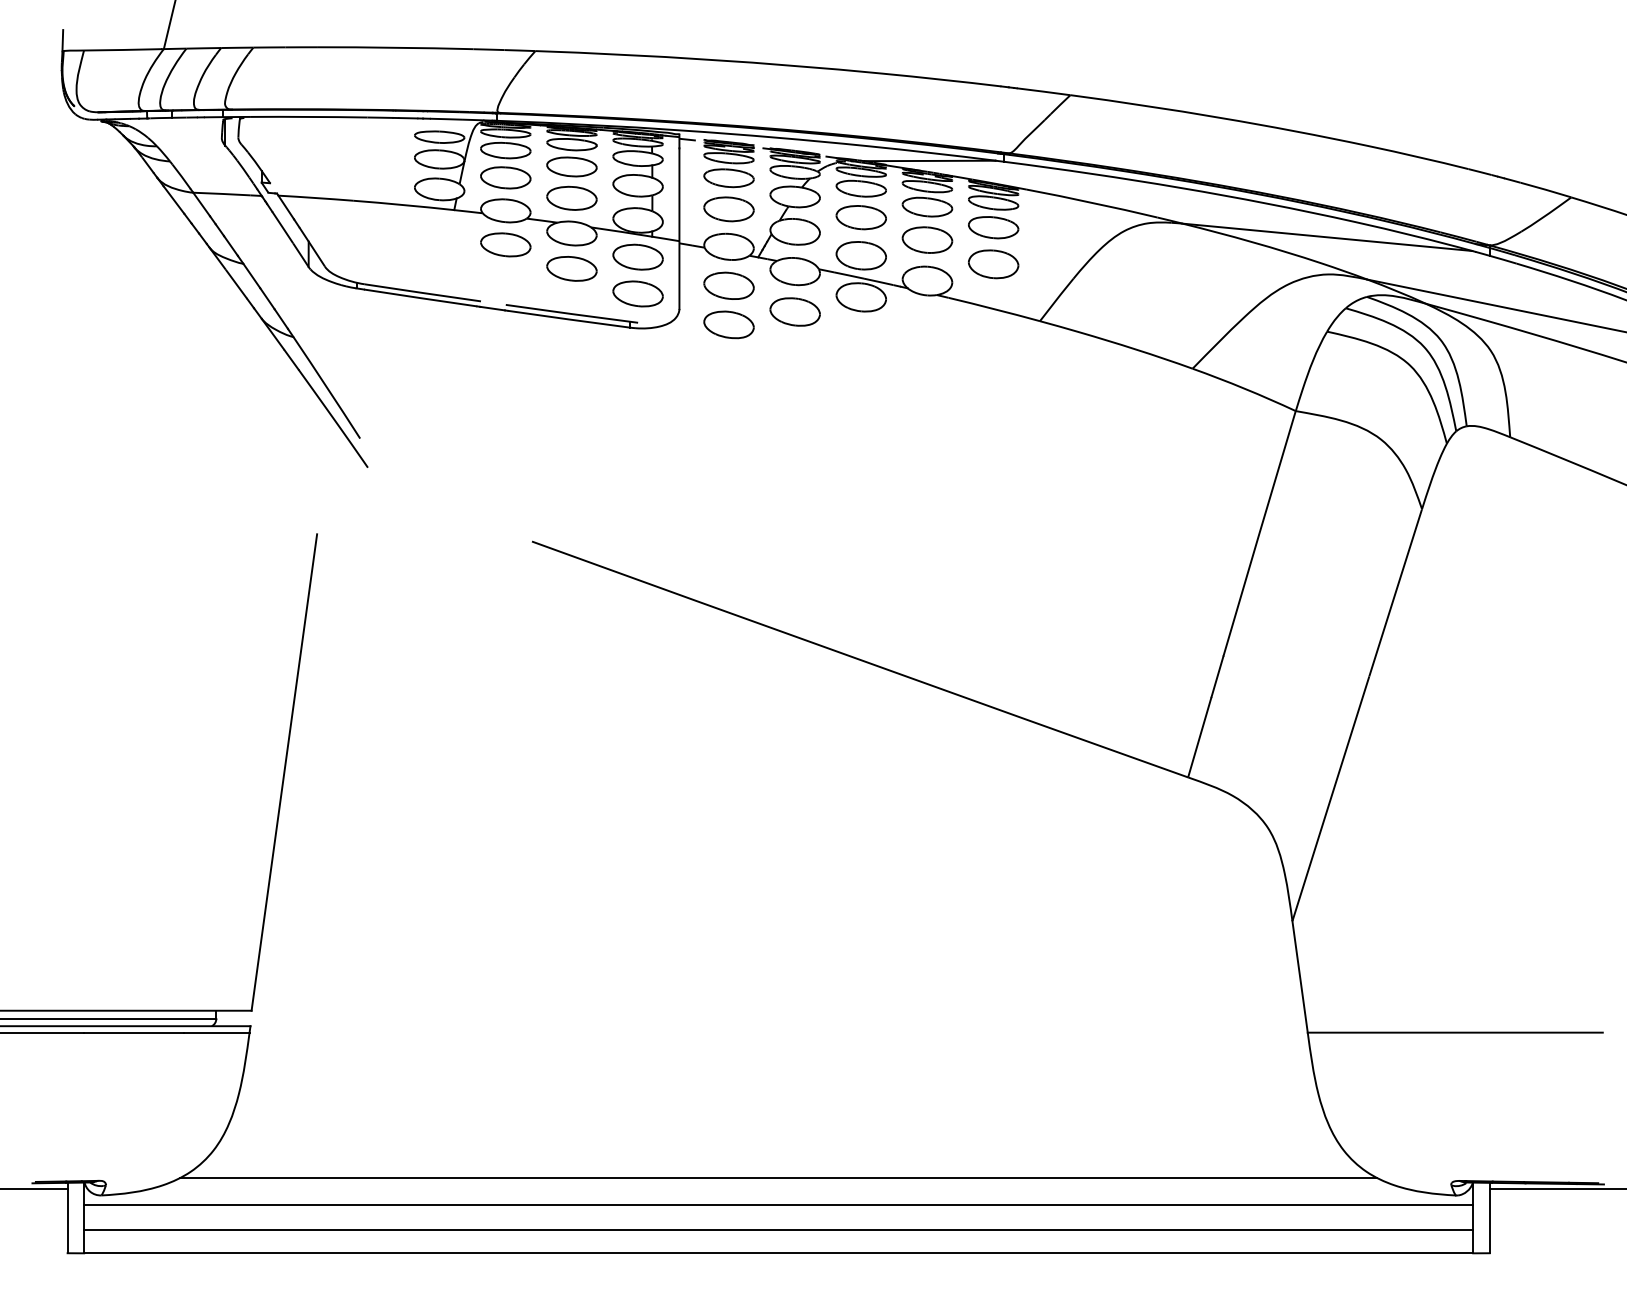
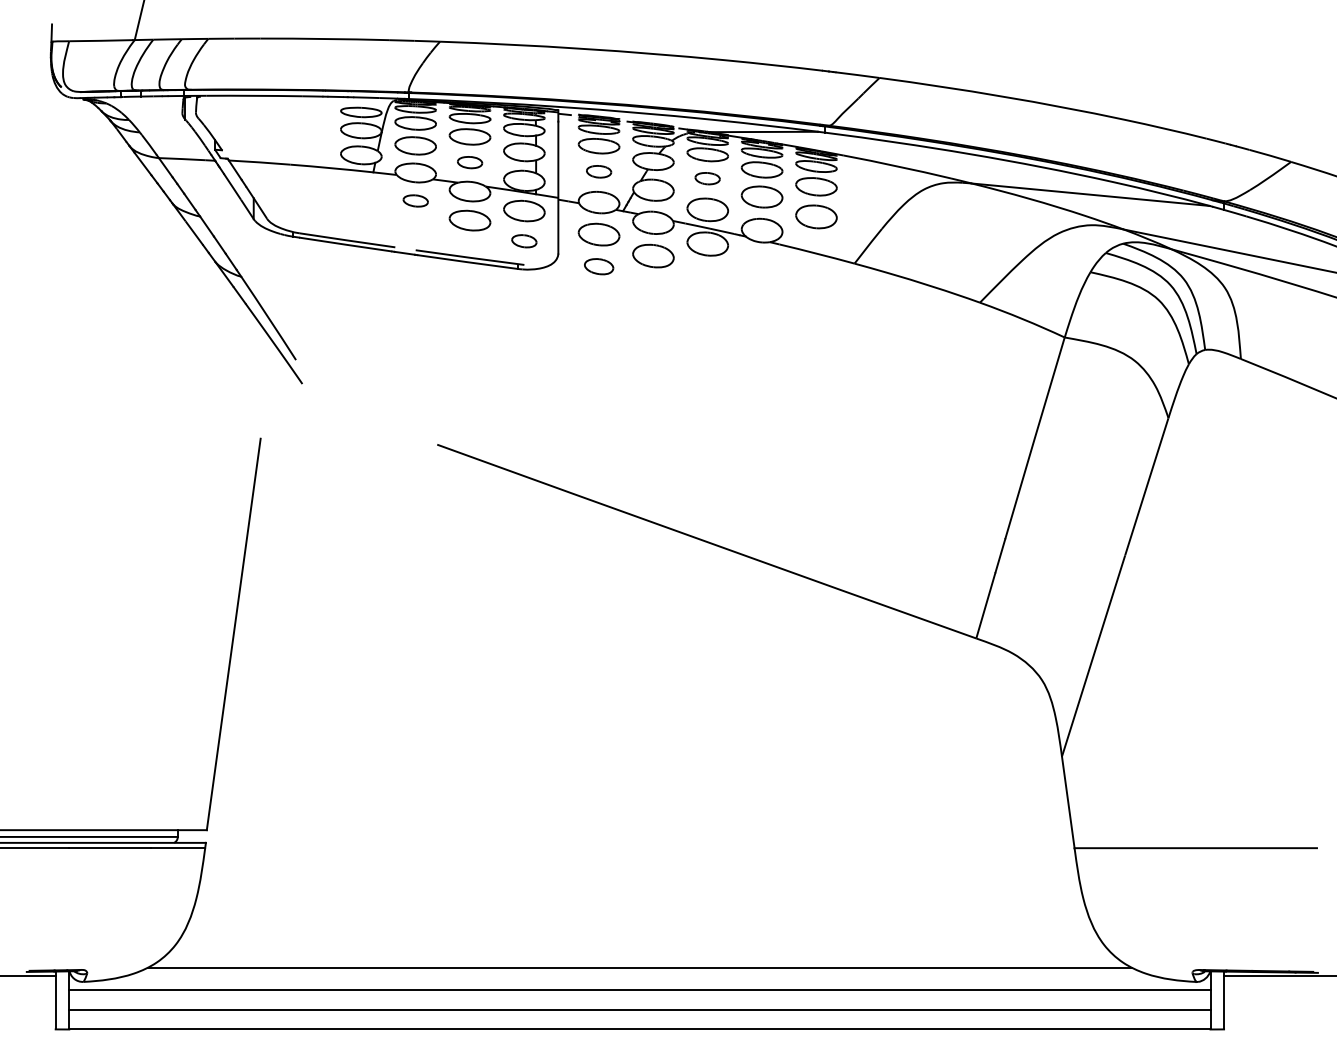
part: (571, 197) -> (469, 162), size x0.6
part: (728, 209) -> (598, 171), size x0.6
part: (860, 217) -> (707, 178), size x0.6
part: (505, 244) -> (415, 200), size x0.6
part: (637, 293) -> (523, 240), size x0.6
part: (728, 324) -> (598, 266), size x0.7

